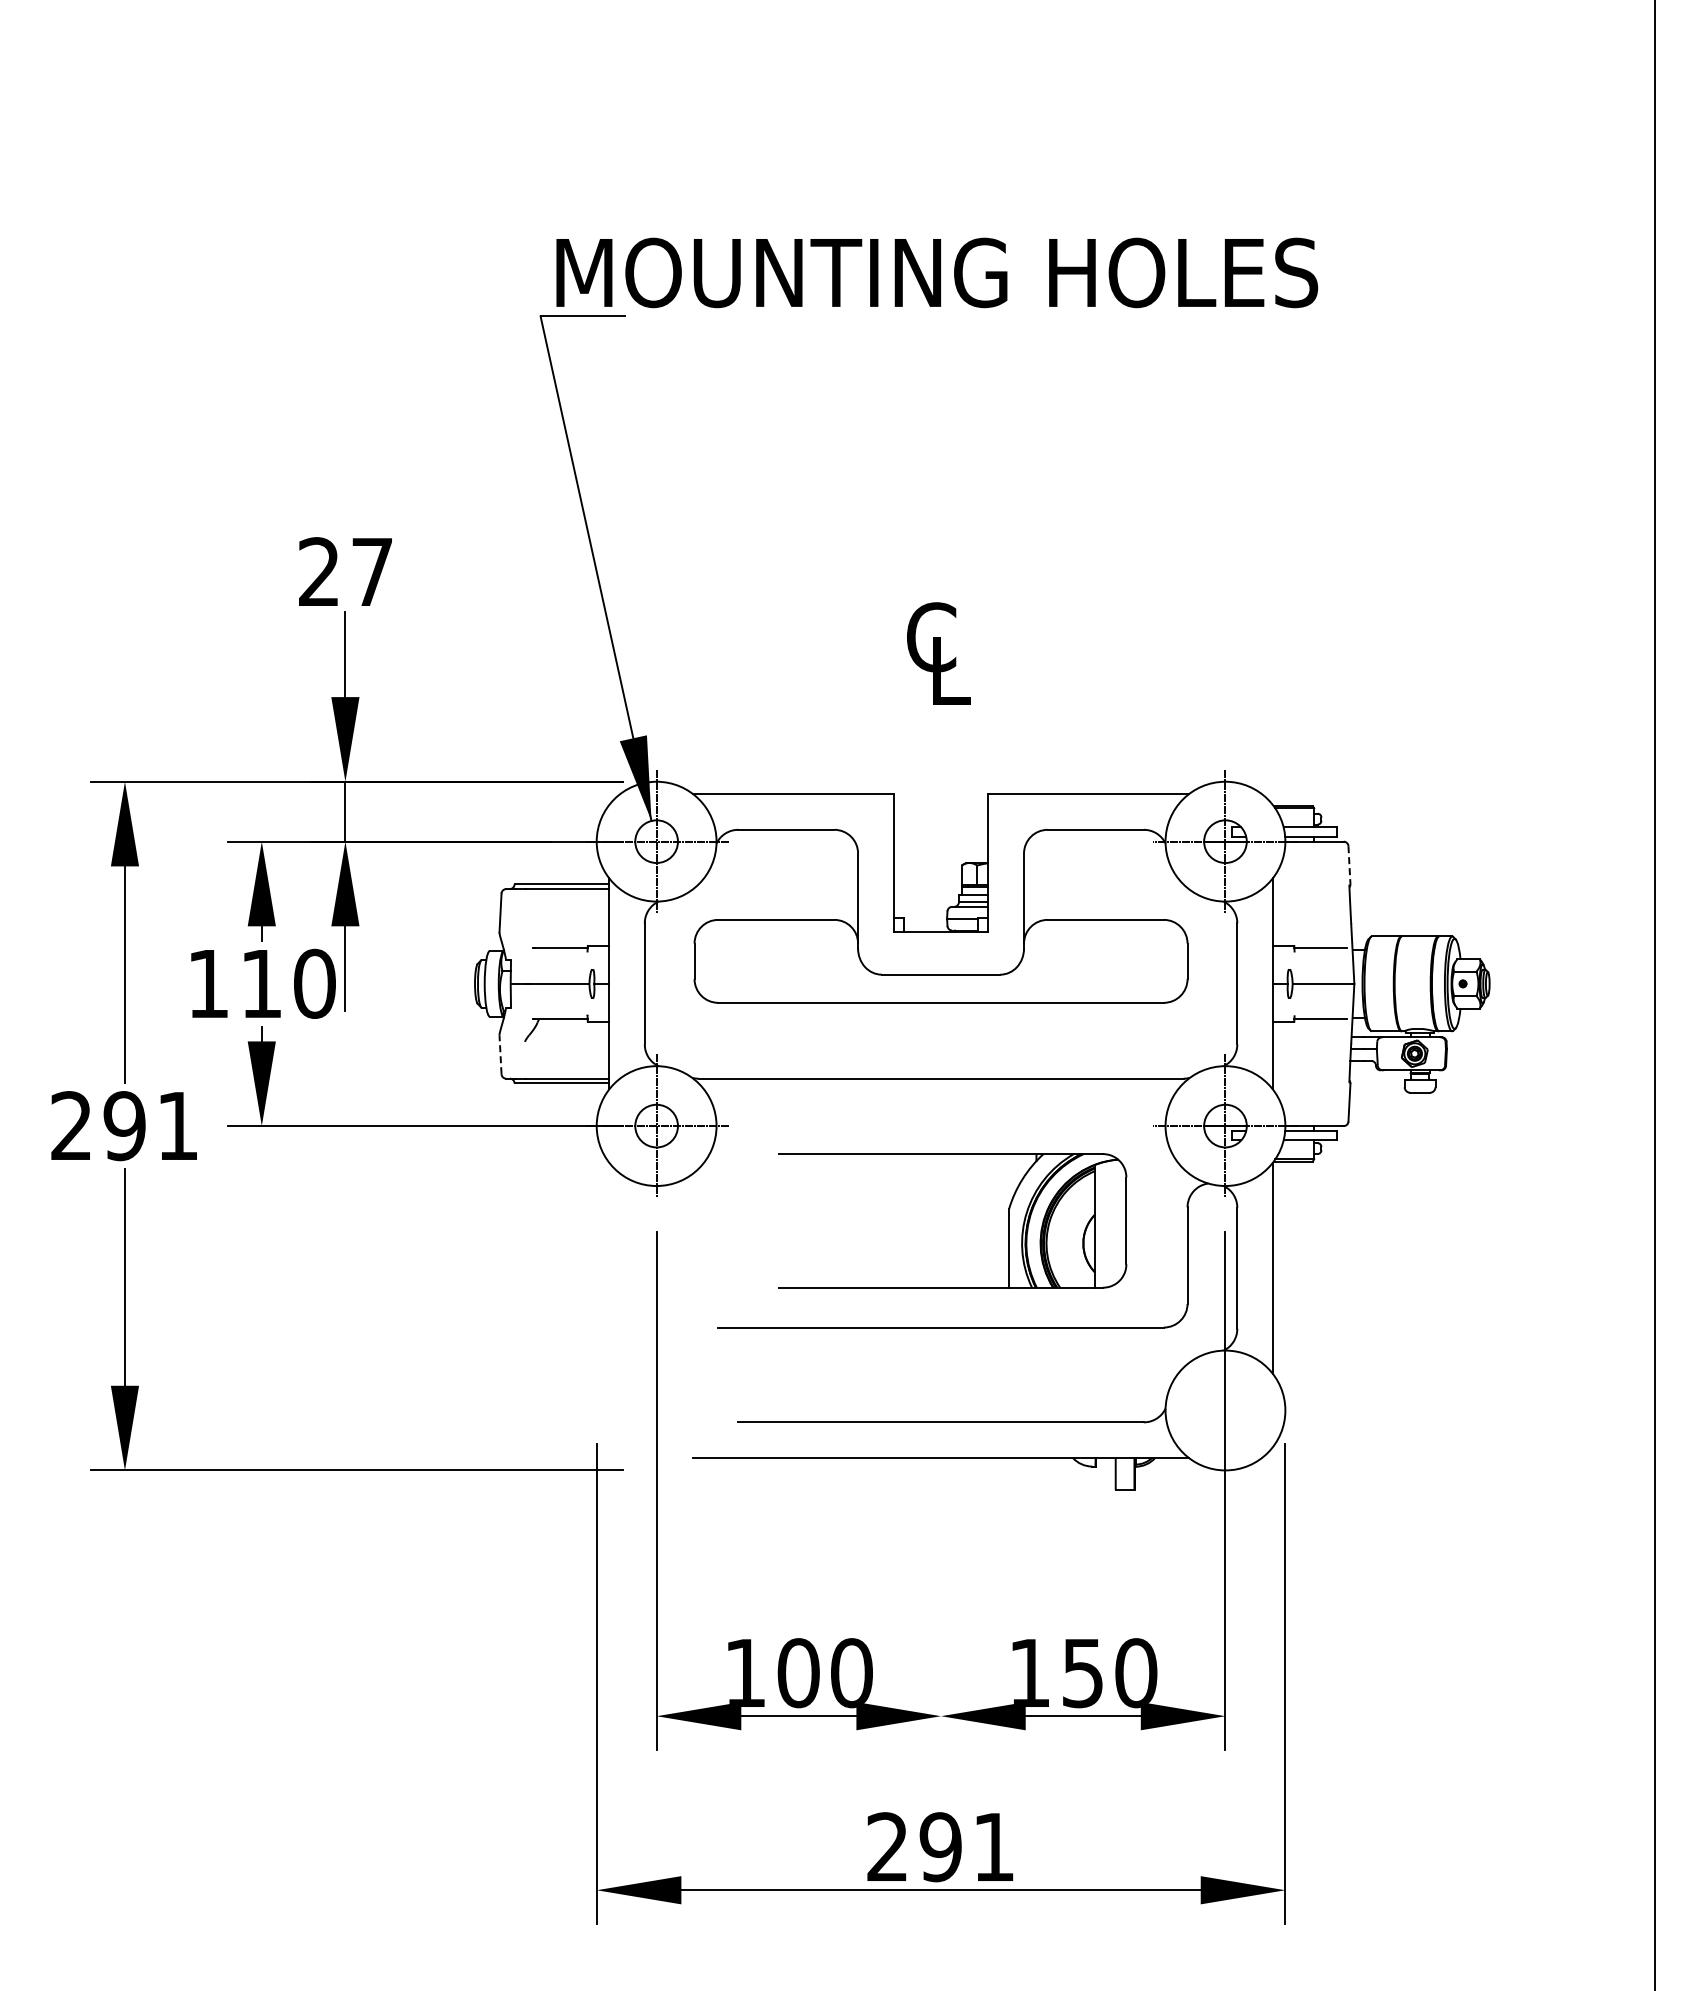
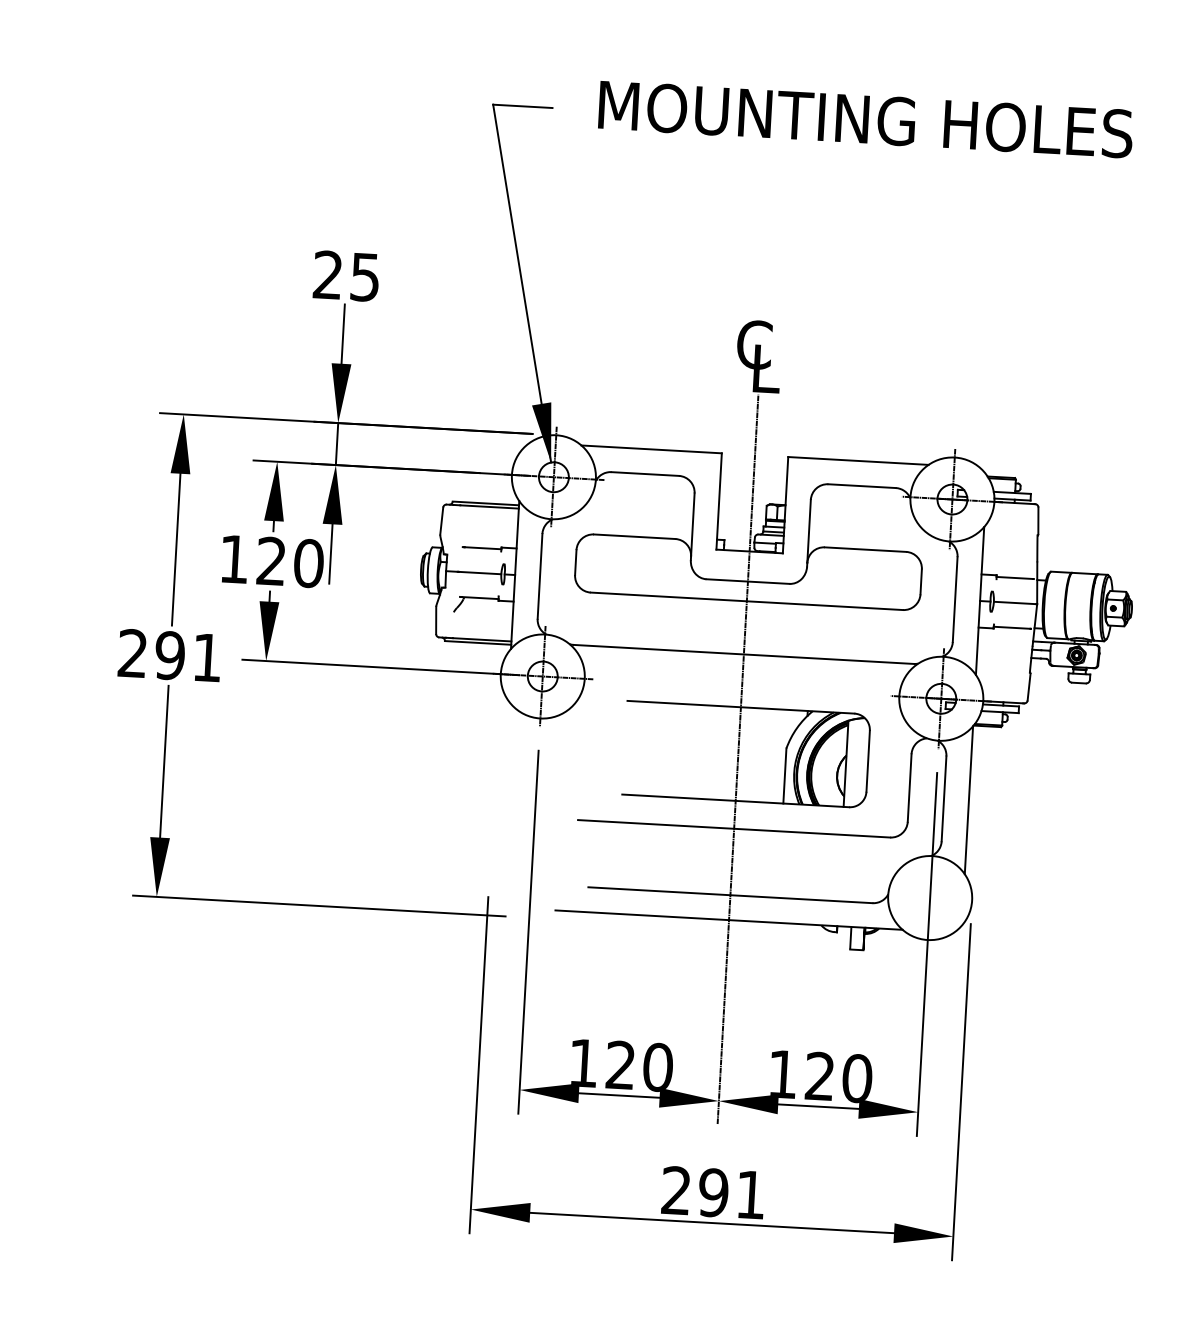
text: (937, 272) -> (866, 119), moved
text: (371, 572) -> (364, 277), 27 -> 25
line: (1349, 865) -> (1038, 521), dashed -> solid
text: (260, 982) -> (270, 560), 110 -> 120
line: (500, 1054) -> (436, 620), dashed -> solid
line: (941, 1227) -> (738, 758), added
text: (798, 1673) -> (620, 1065), 100 -> 120
text: (1082, 1673) -> (819, 1076), 150 -> 120

